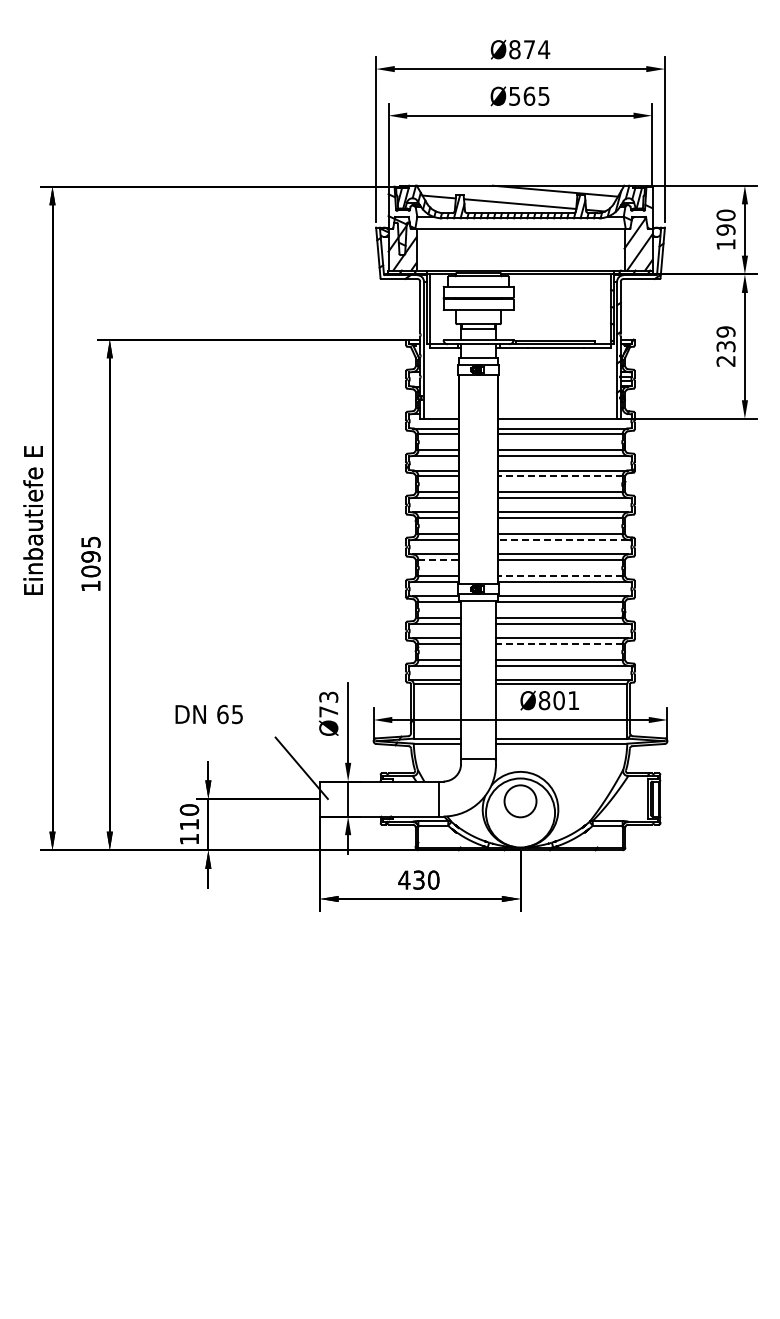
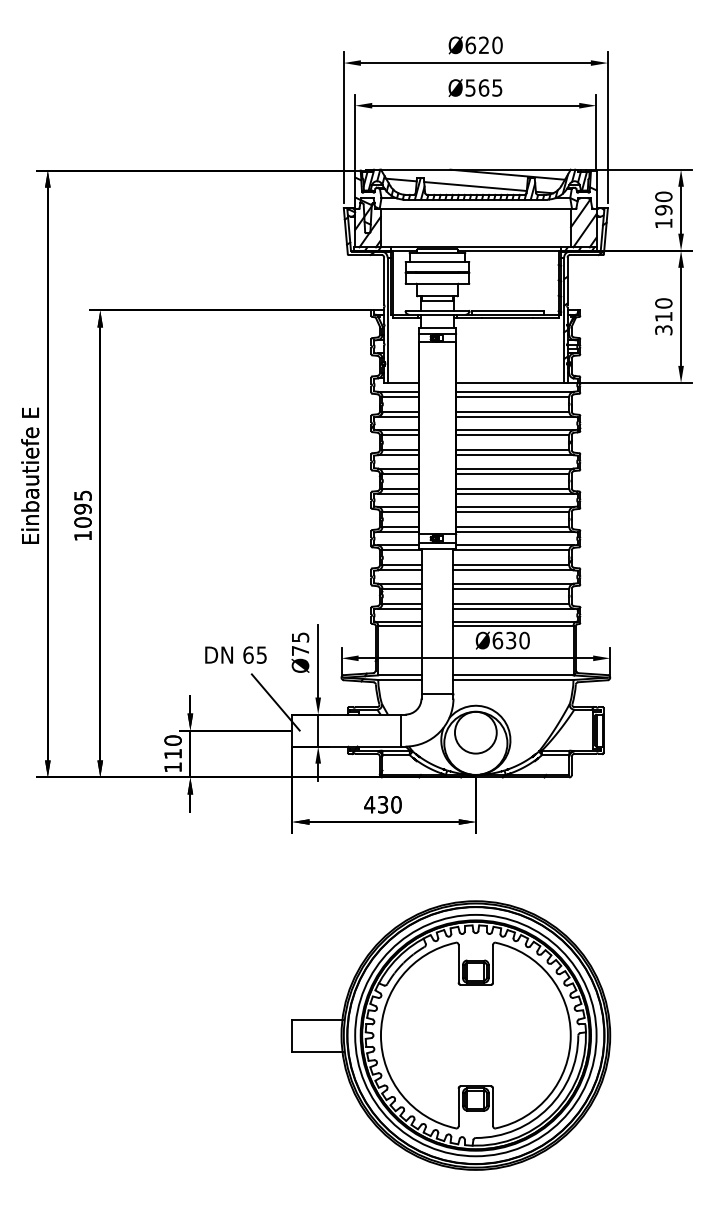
text: (529, 49) -> (484, 45), Ø874 -> Ø620
text: (725, 346) -> (663, 316), 239 -> 310
line: (560, 476) -> (512, 435), dashed -> solid
line: (563, 539) -> (515, 493), dashed -> solid
line: (439, 560) -> (401, 512), dashed -> solid
line: (560, 576) -> (512, 527), dashed -> solid
line: (558, 643) -> (510, 588), dashed -> solid
text: (328, 696) -> (300, 636), Ø73 -> Ø75
text: (558, 700) -> (510, 640), Ø801 -> Ø630
text: (208, 714) -> (235, 655), moved
circle: (520, 801) -> (475, 732), size x1.43
part: (493, 1132) -> (451, 1035), added

